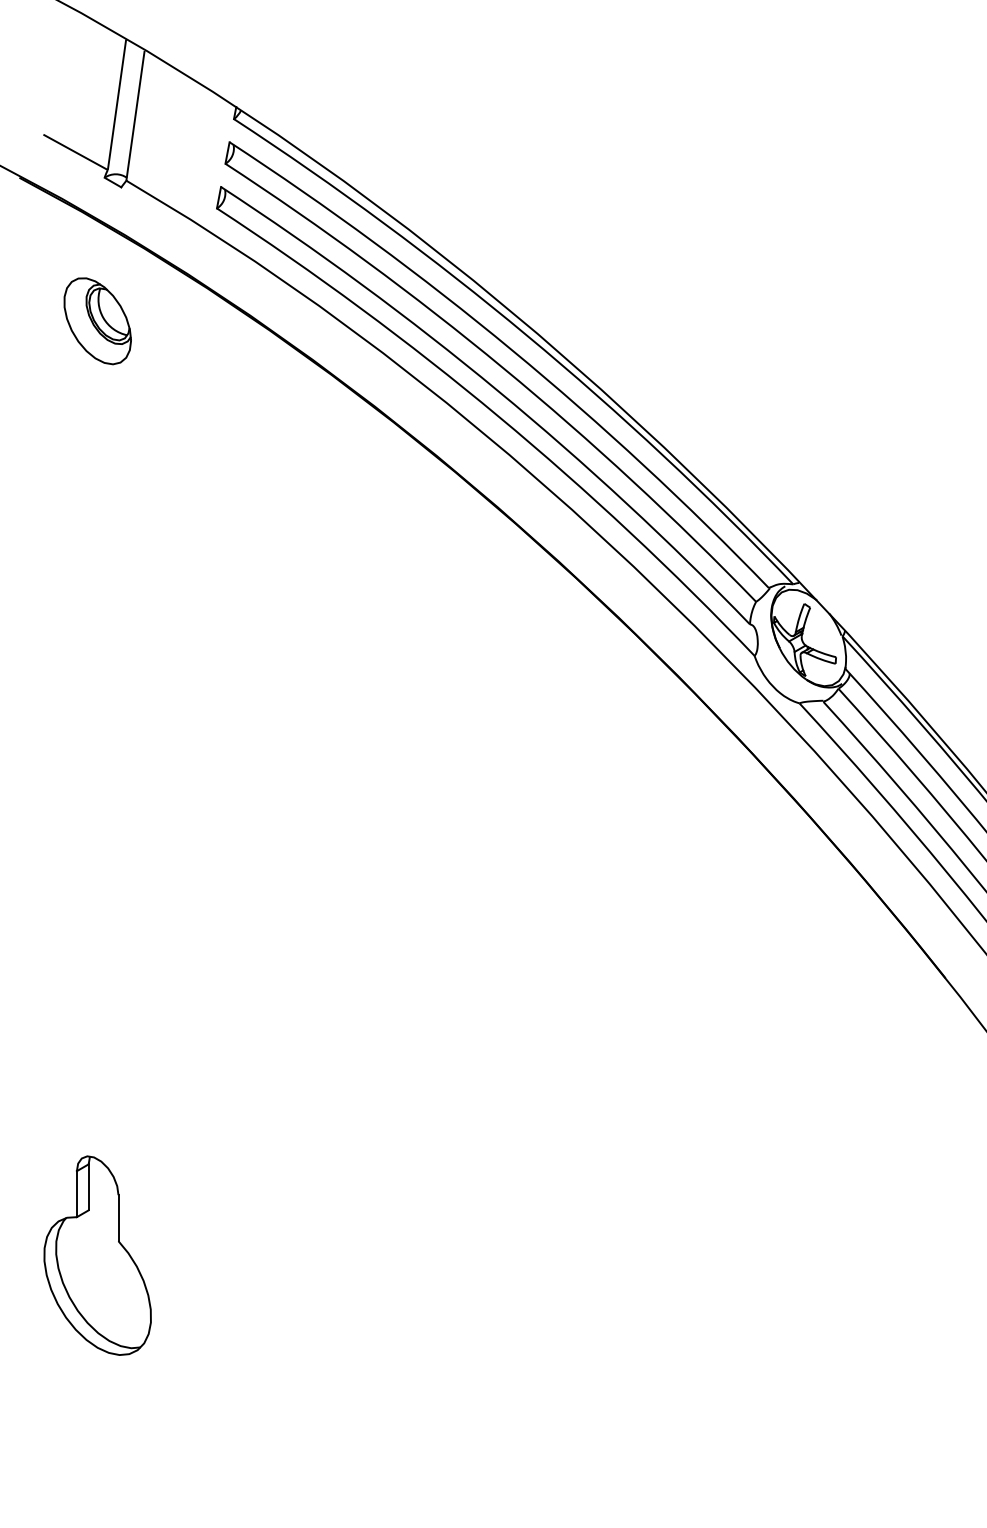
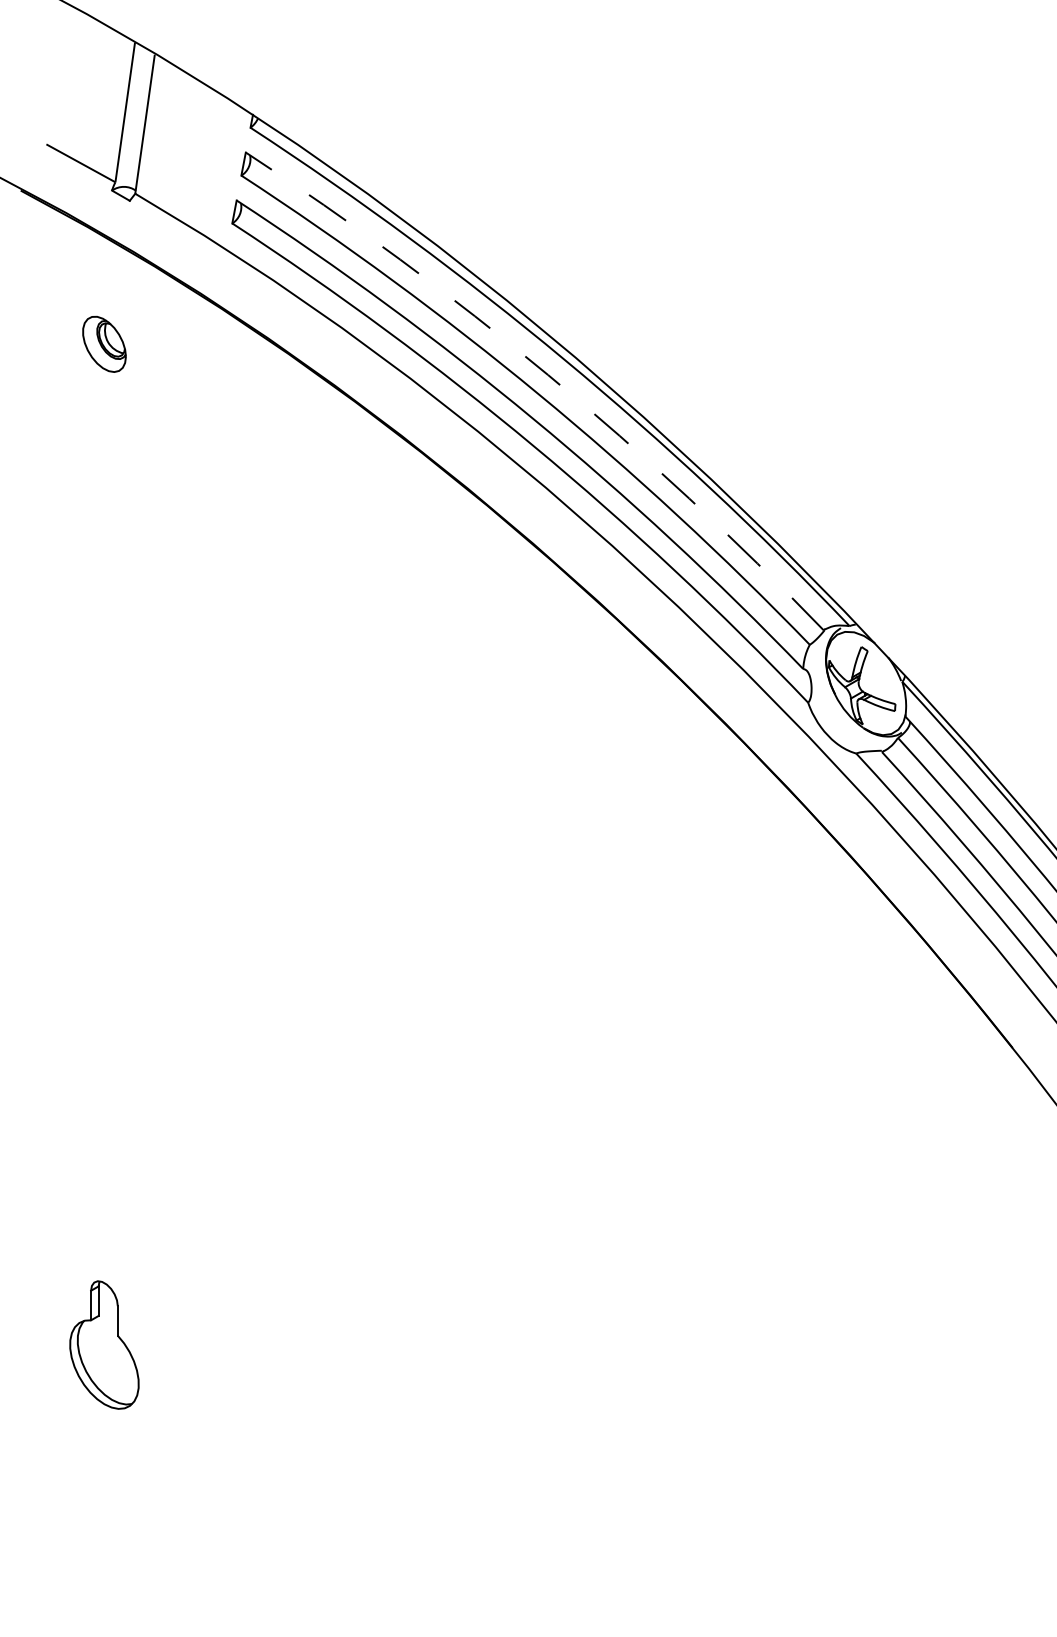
part: (97, 321) -> (104, 344), size x0.6
arc: (511, 350) -> (547, 375), solid -> dashed
part: (97, 1255) -> (104, 1344), size x0.6

